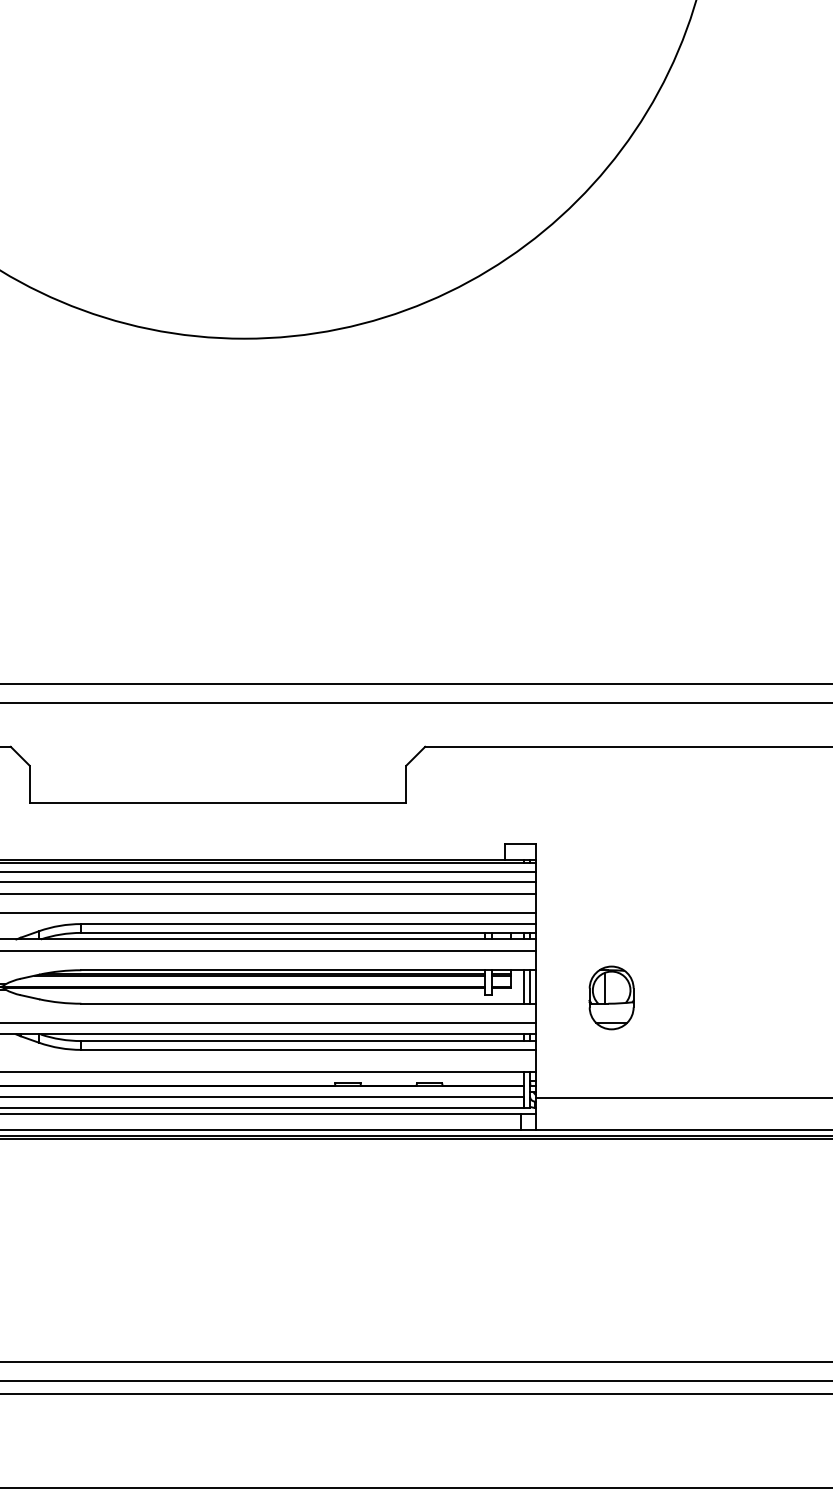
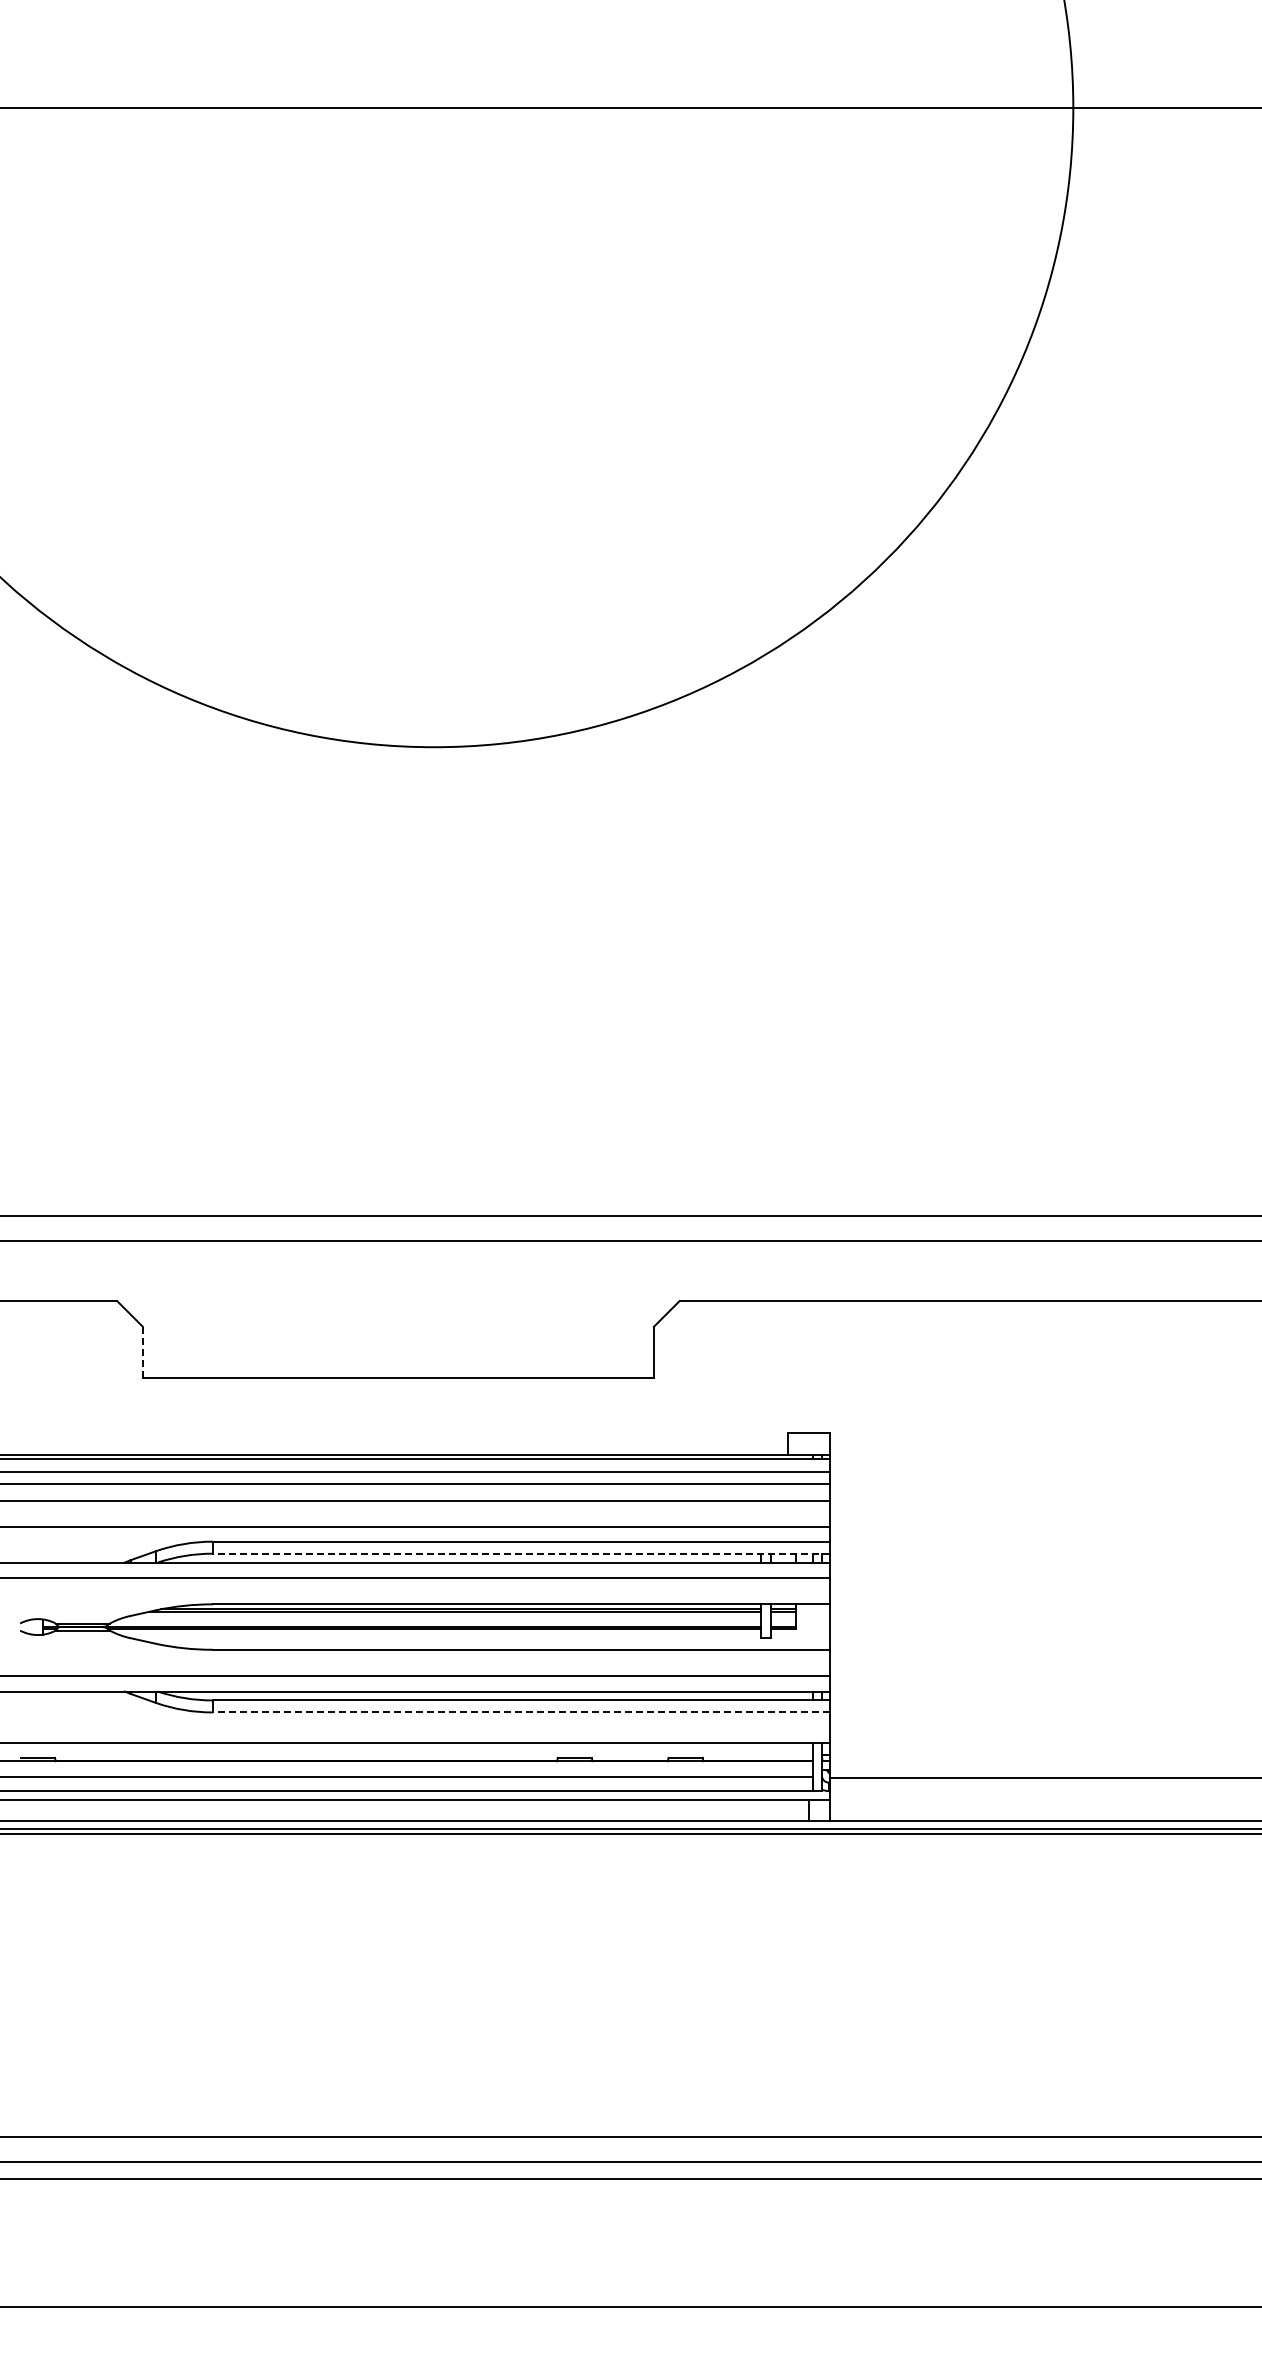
line: (29, 784) -> (142, 1352), solid -> dashed
line: (308, 932) -> (521, 1553), solid -> dashed
line: (523, 986) -> (813, 1626), removed
line: (529, 986) -> (821, 1626), removed
part: (611, 997) -> (932, 1641), removed
line: (308, 1049) -> (521, 1712), solid -> dashed

